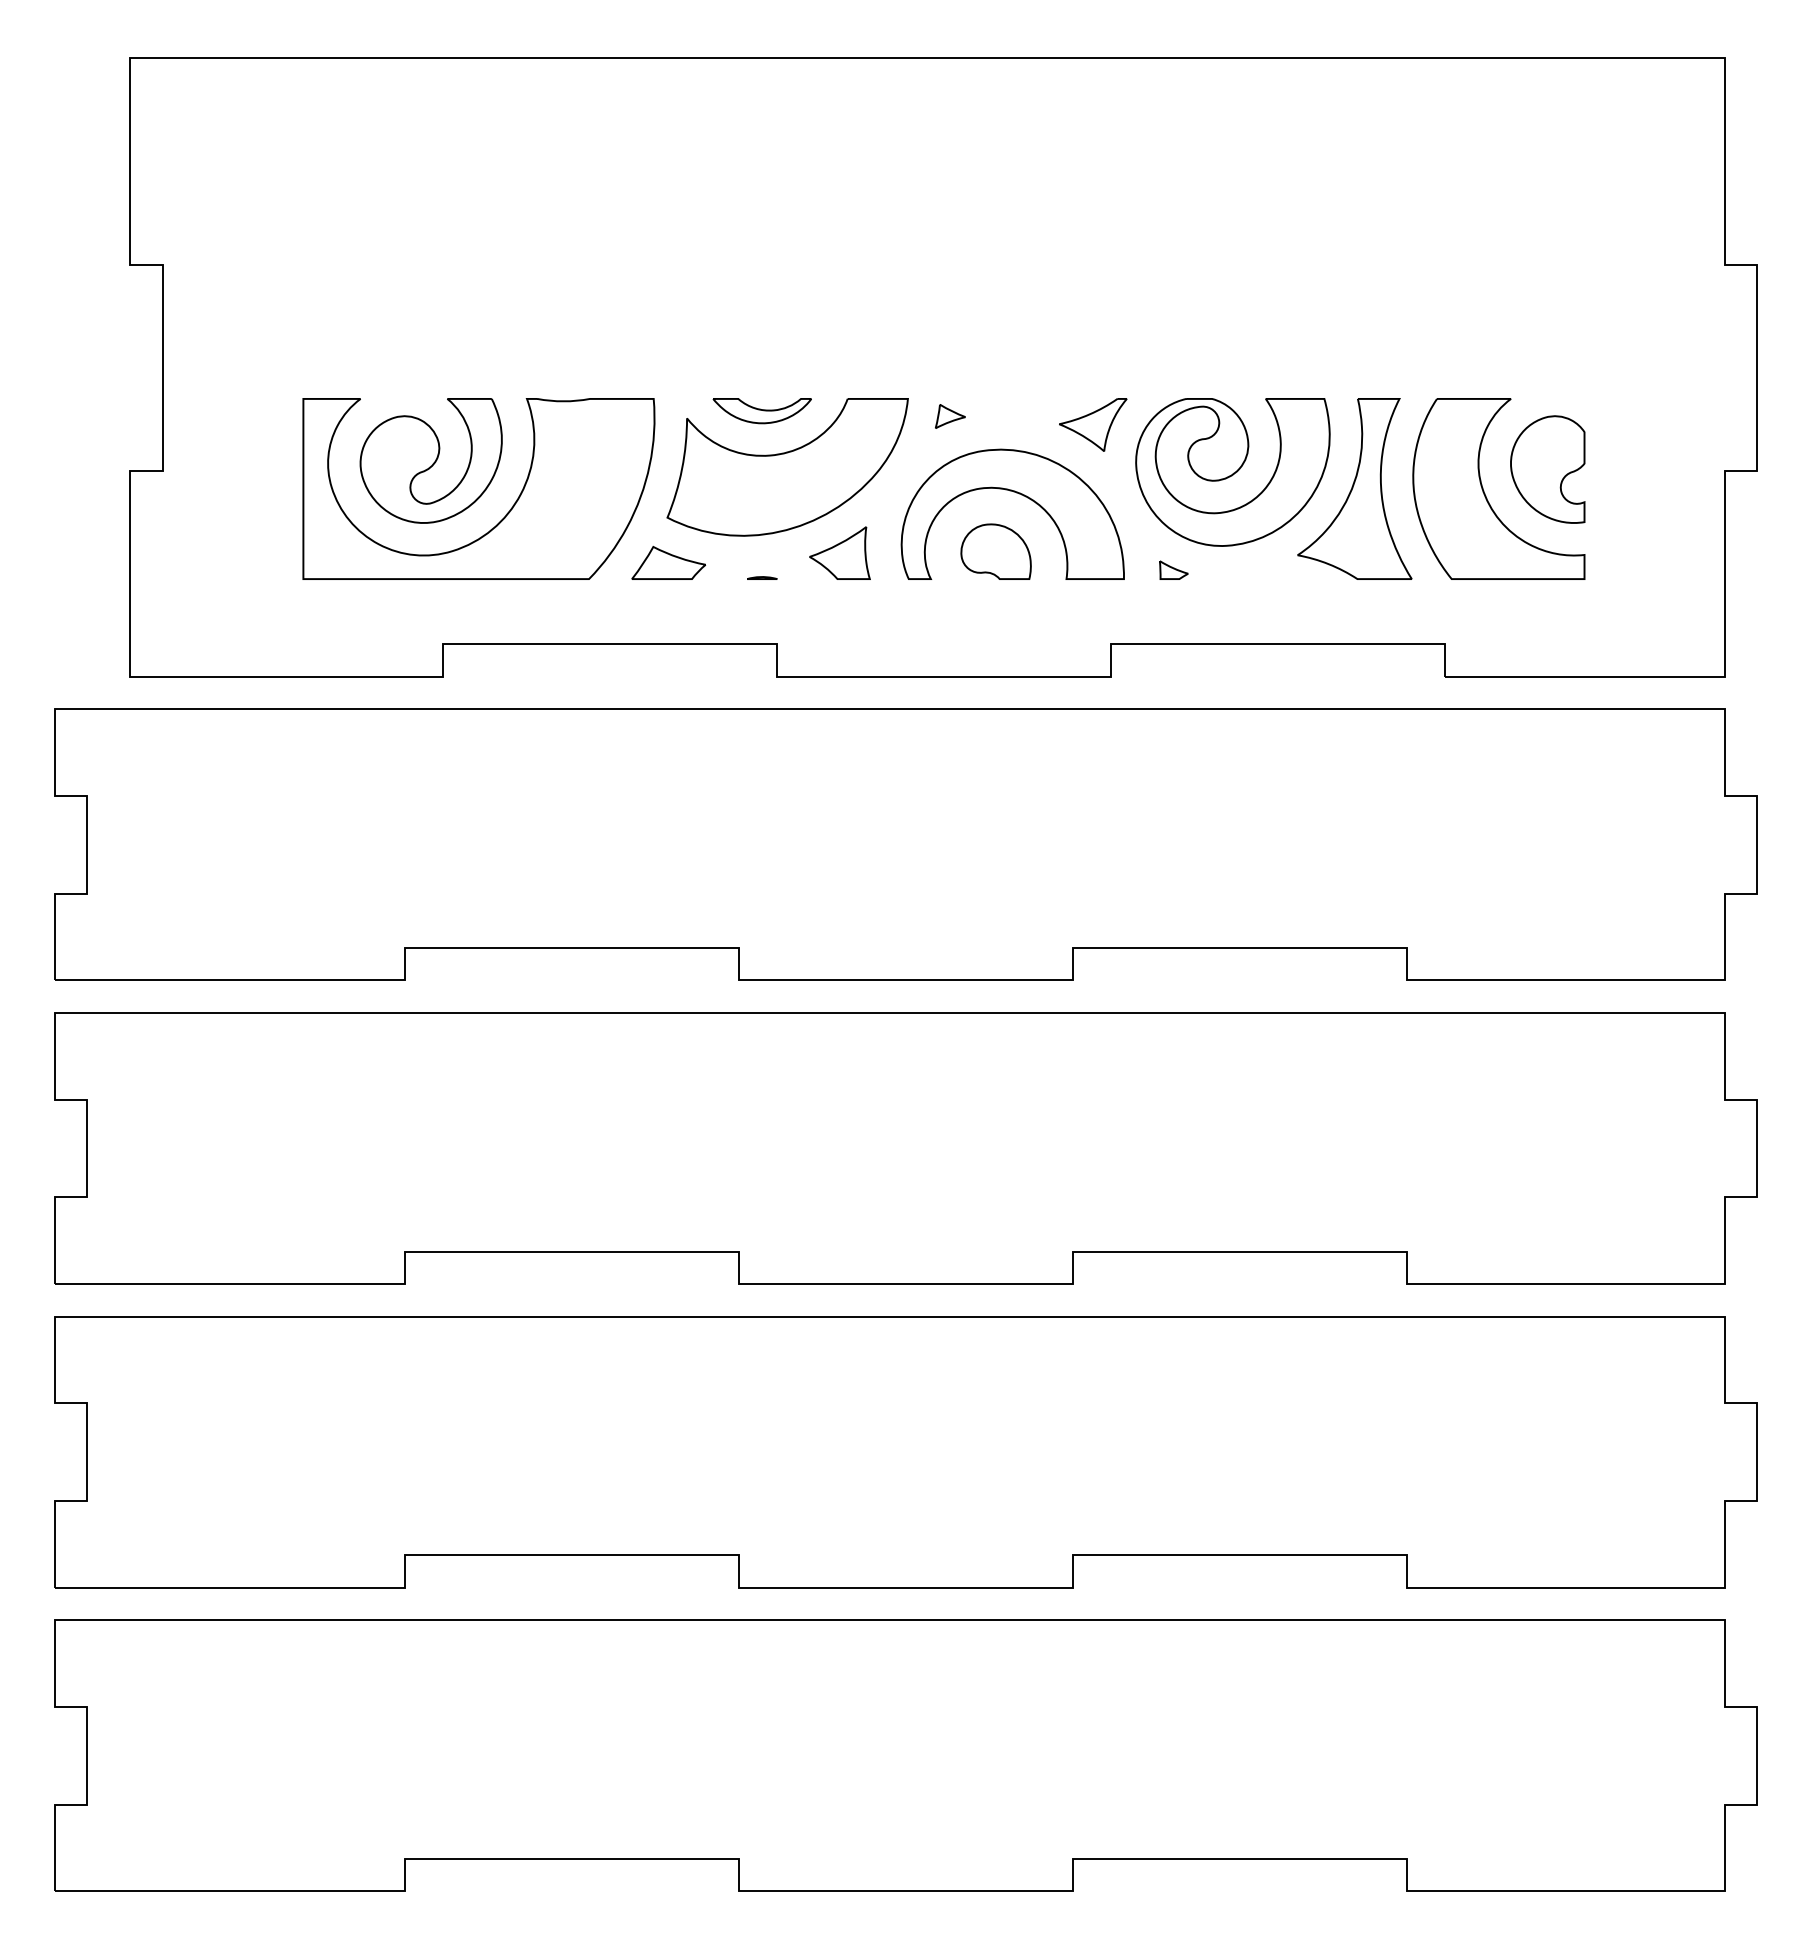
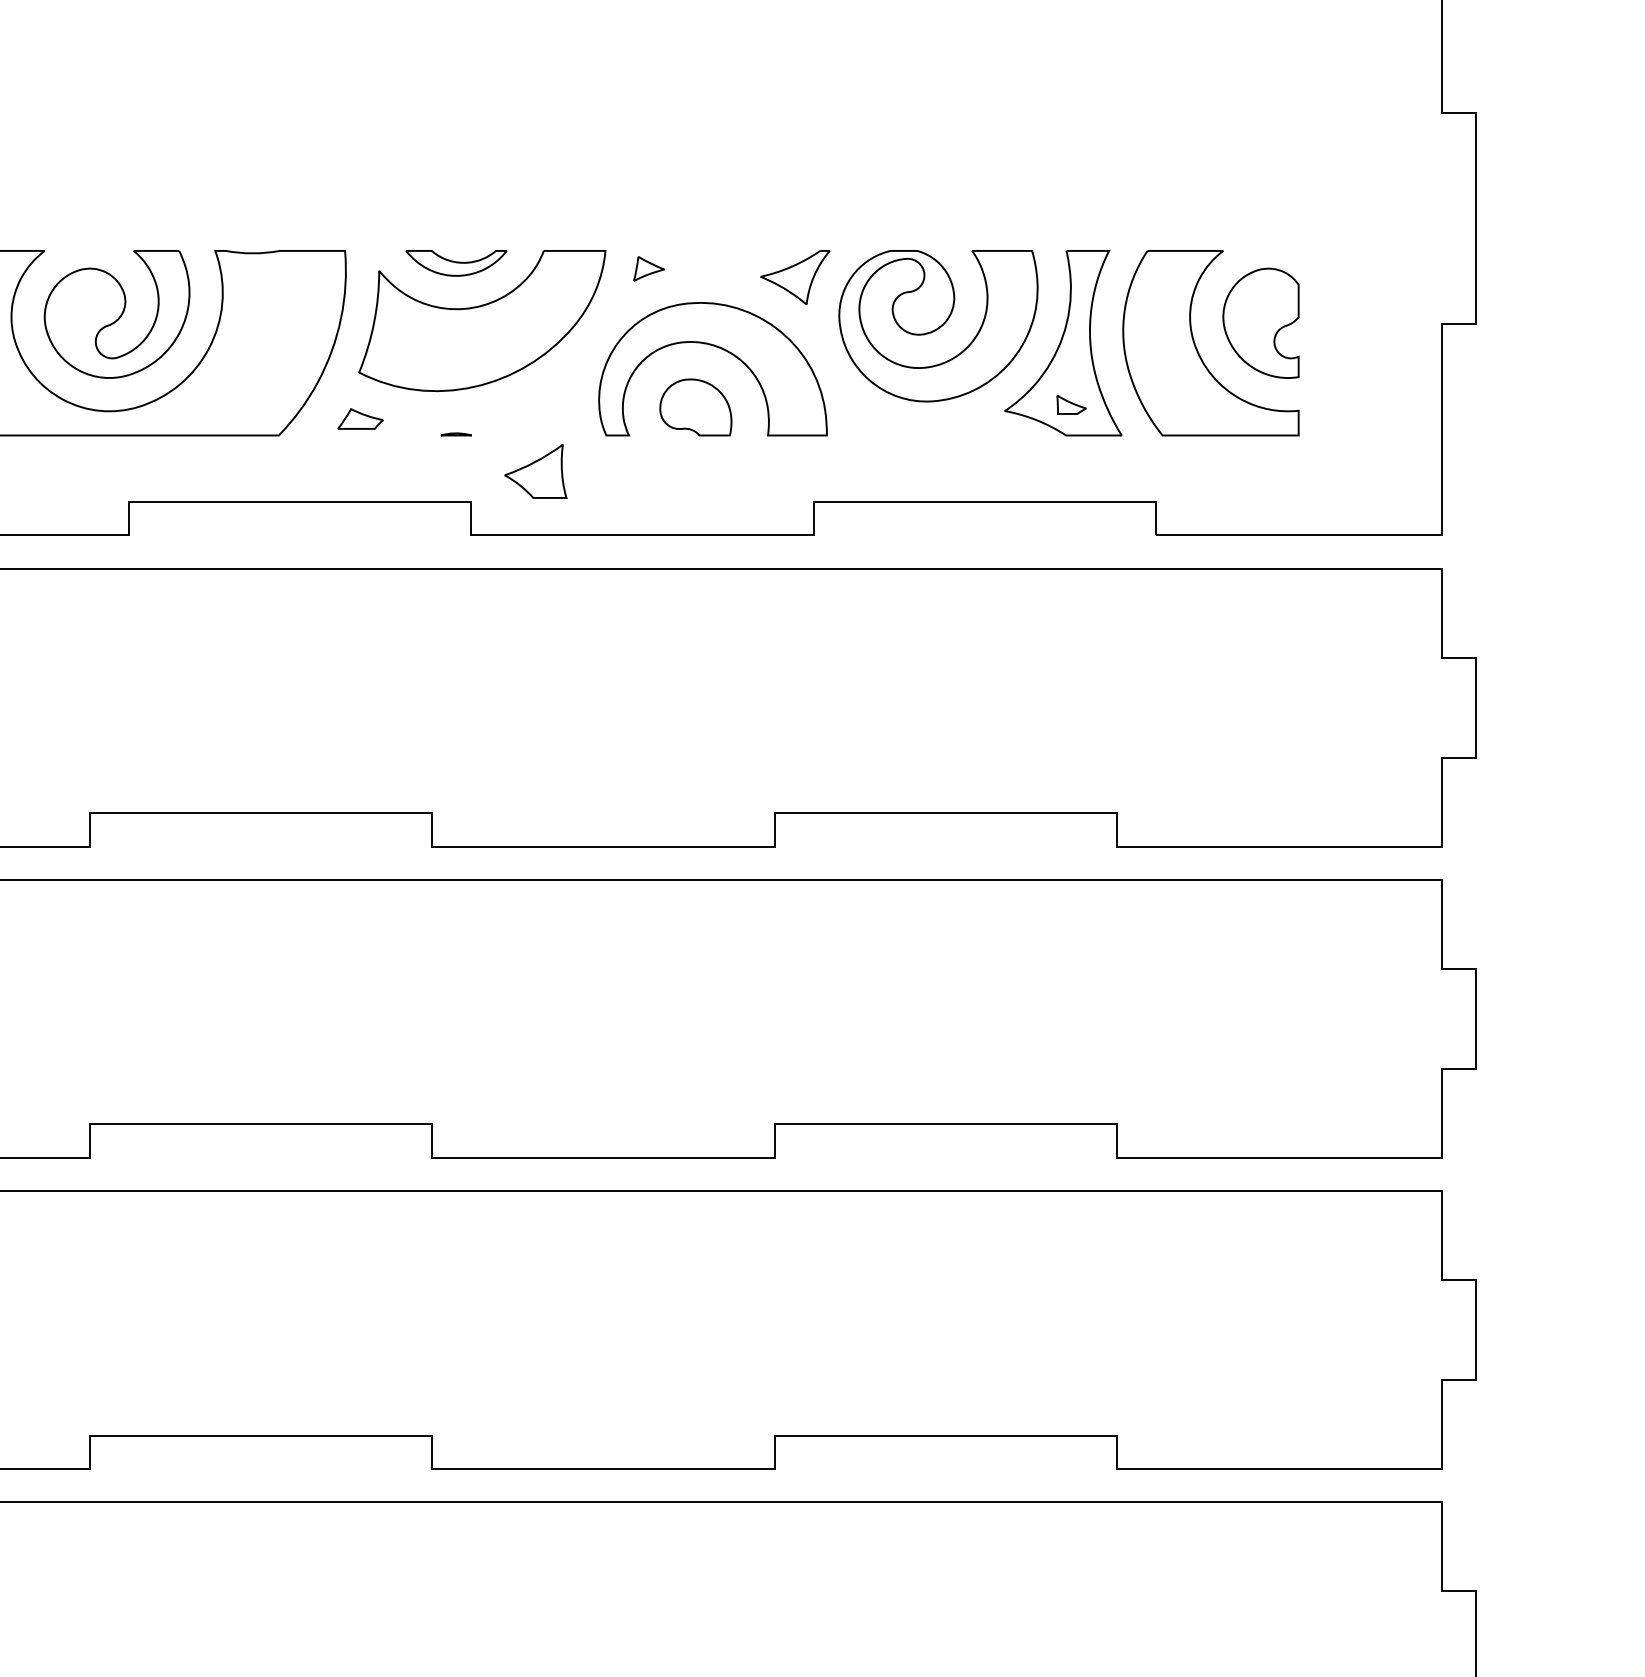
part: (839, 552) -> (535, 470), moved
part: (668, 562) -> (360, 418), size x0.6
part: (1173, 569) -> (1071, 404), moved

